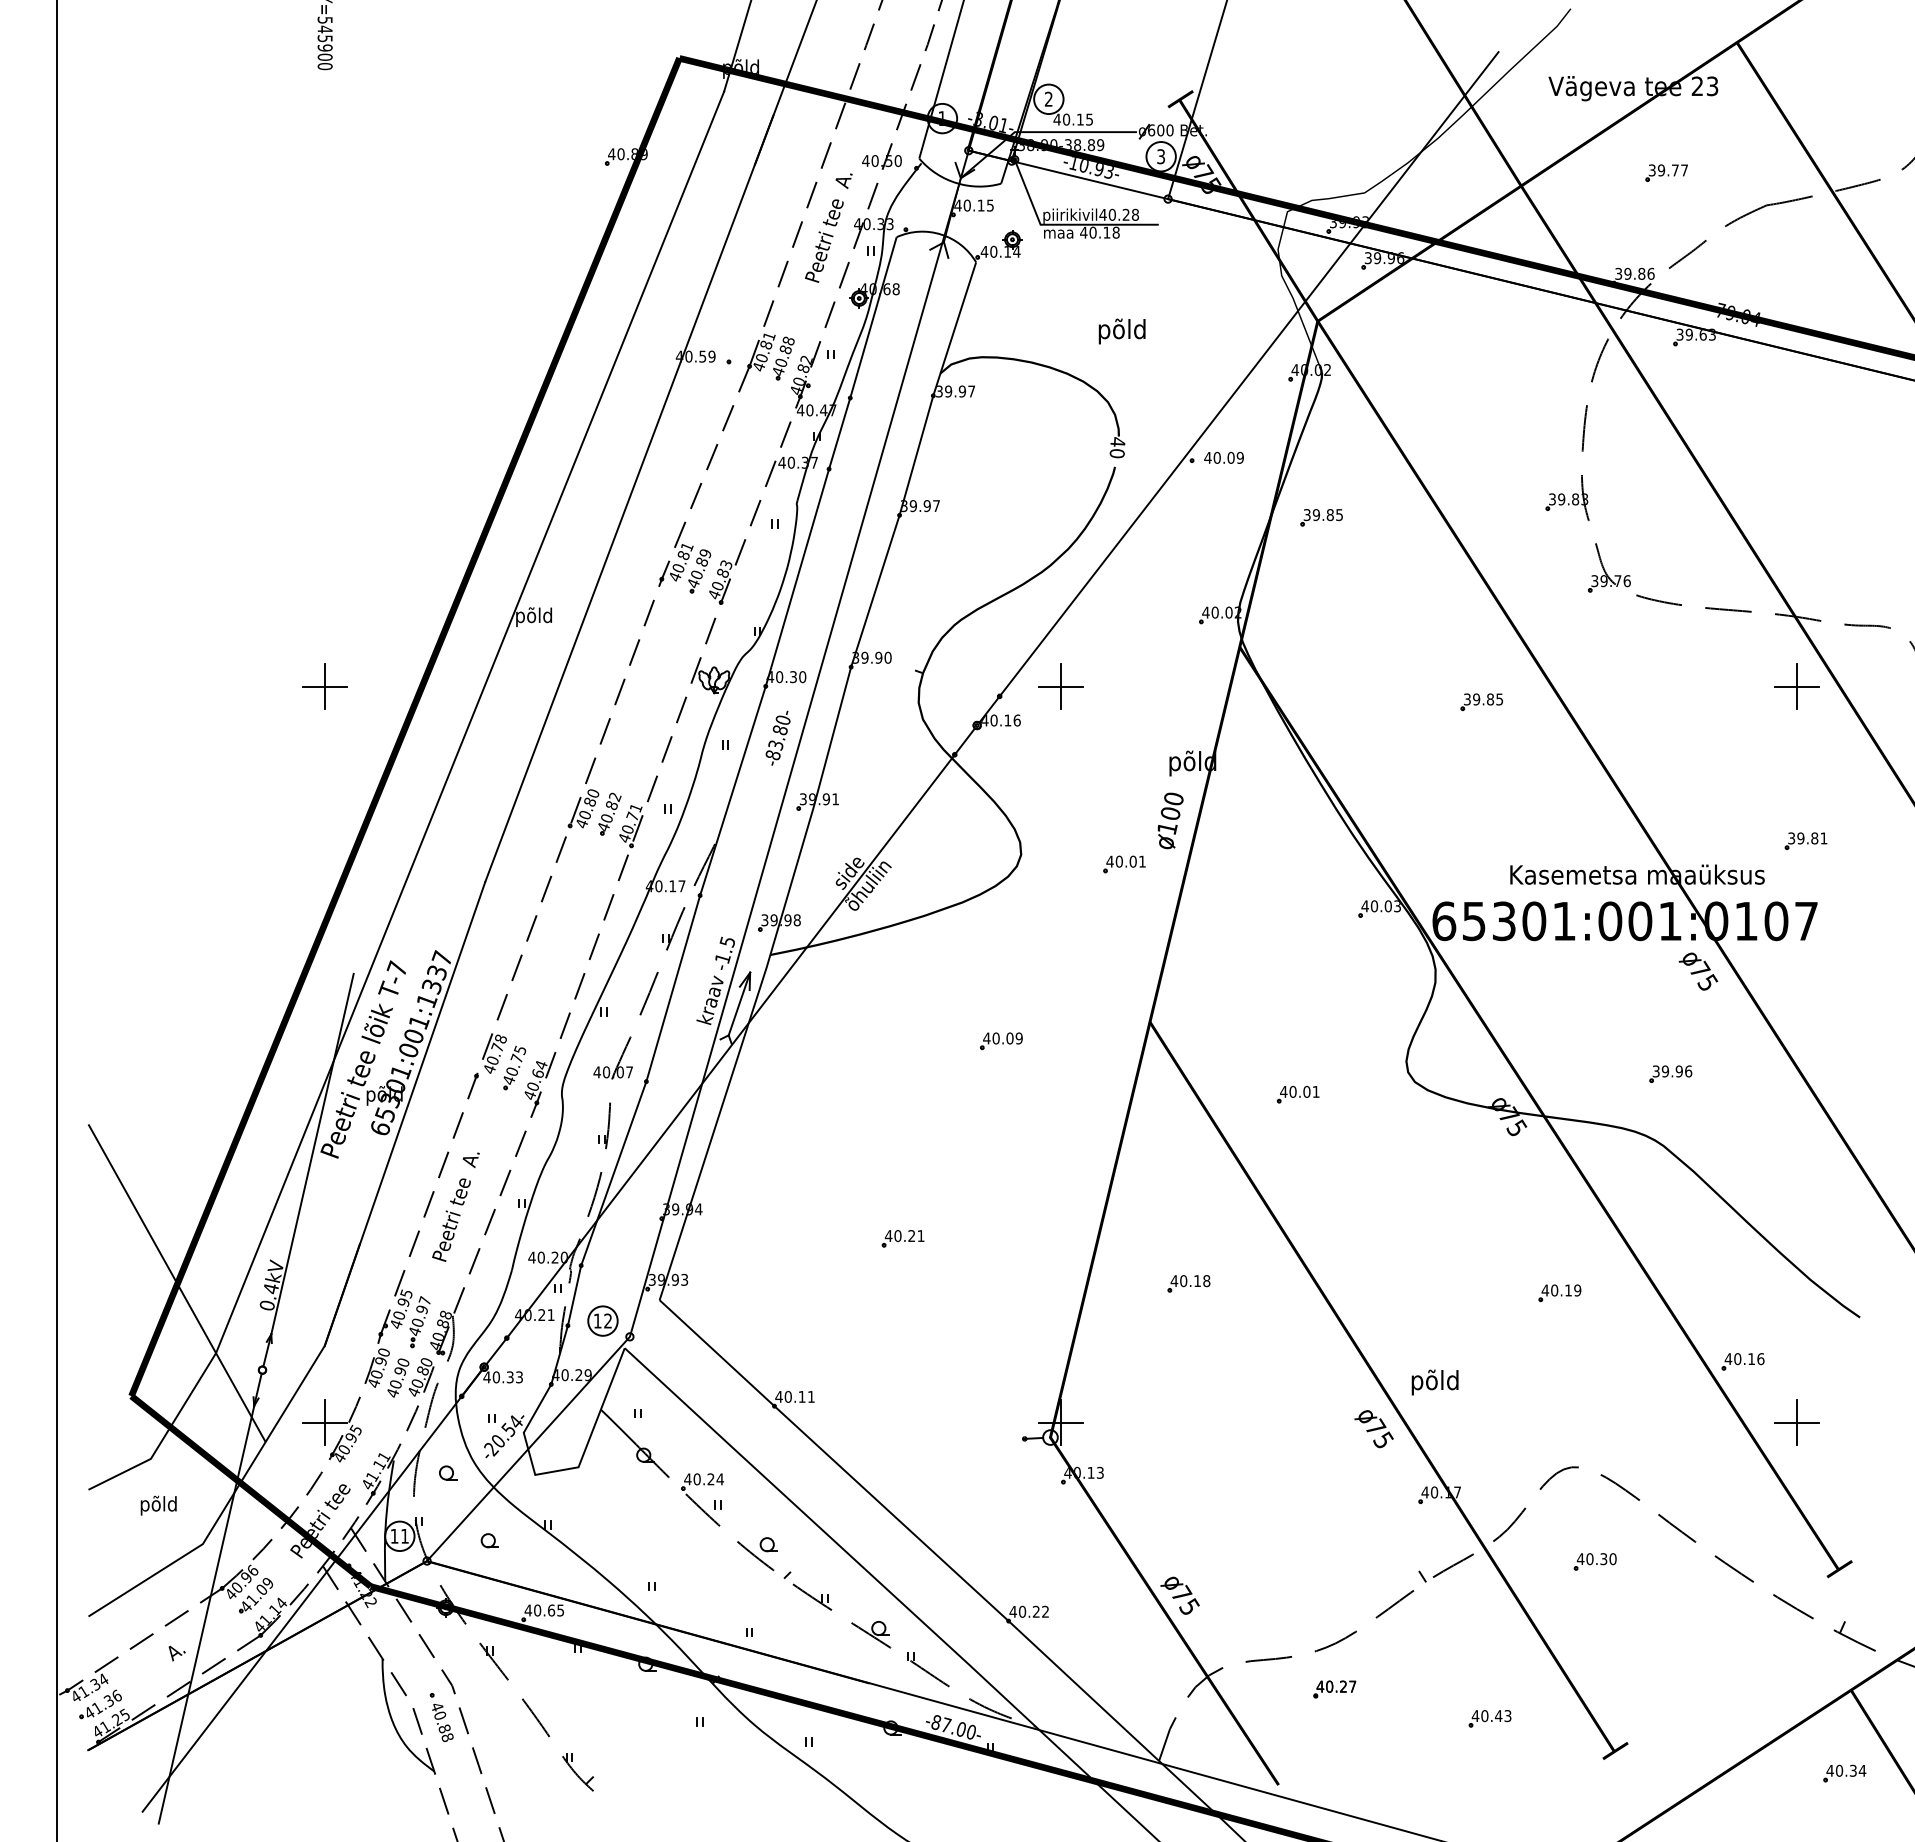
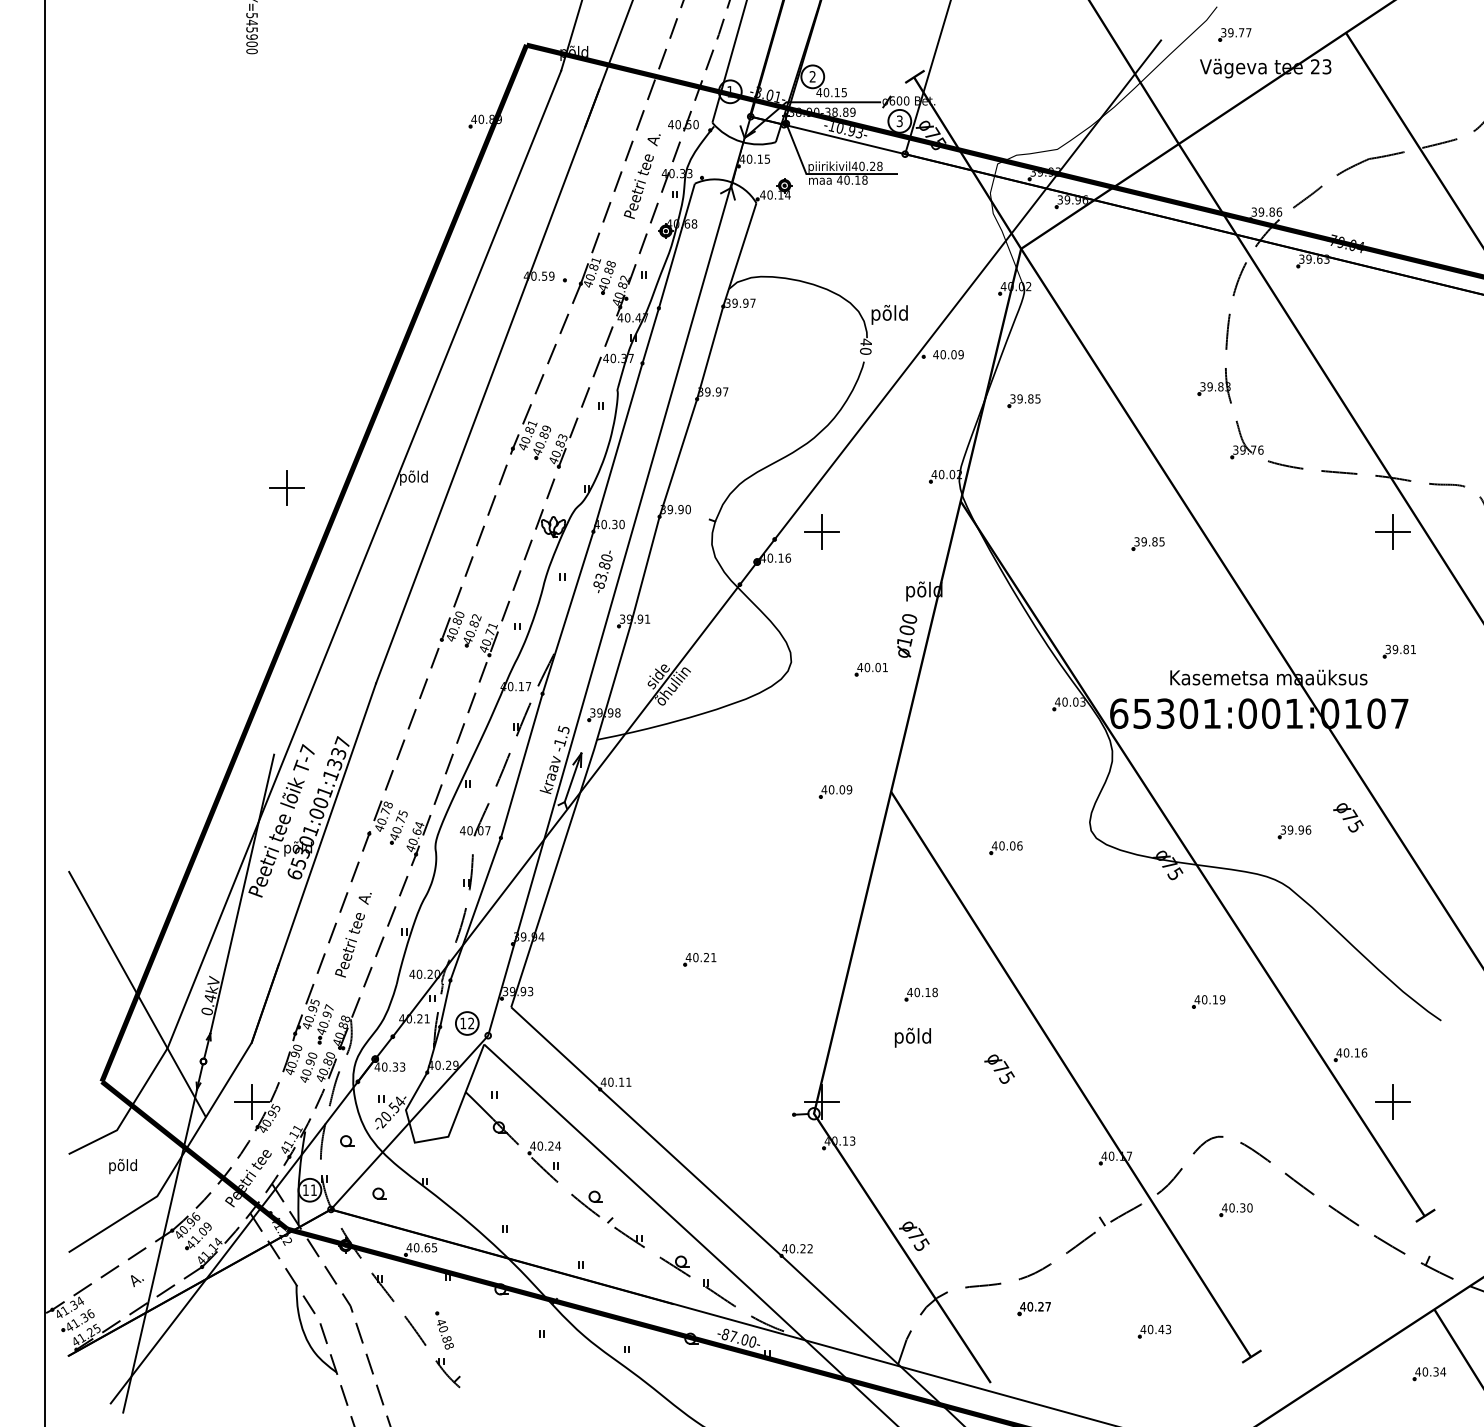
part: (1666, 172) -> (1234, 34), moved
text: (1121, 331) -> (889, 314), moved
part: (324, 686) -> (286, 487), moved
part: (1698, 971) -> (1348, 817), moved
part: (1001, 1041) -> (835, 792), moved
text: (1315, 1091) -> (1019, 845), 40.01 -> 40.06
text: (1434, 1382) -> (912, 1037), moved
part: (1373, 1429) -> (999, 1069), moved
part: (441, 1717) -> (444, 1330), moved

